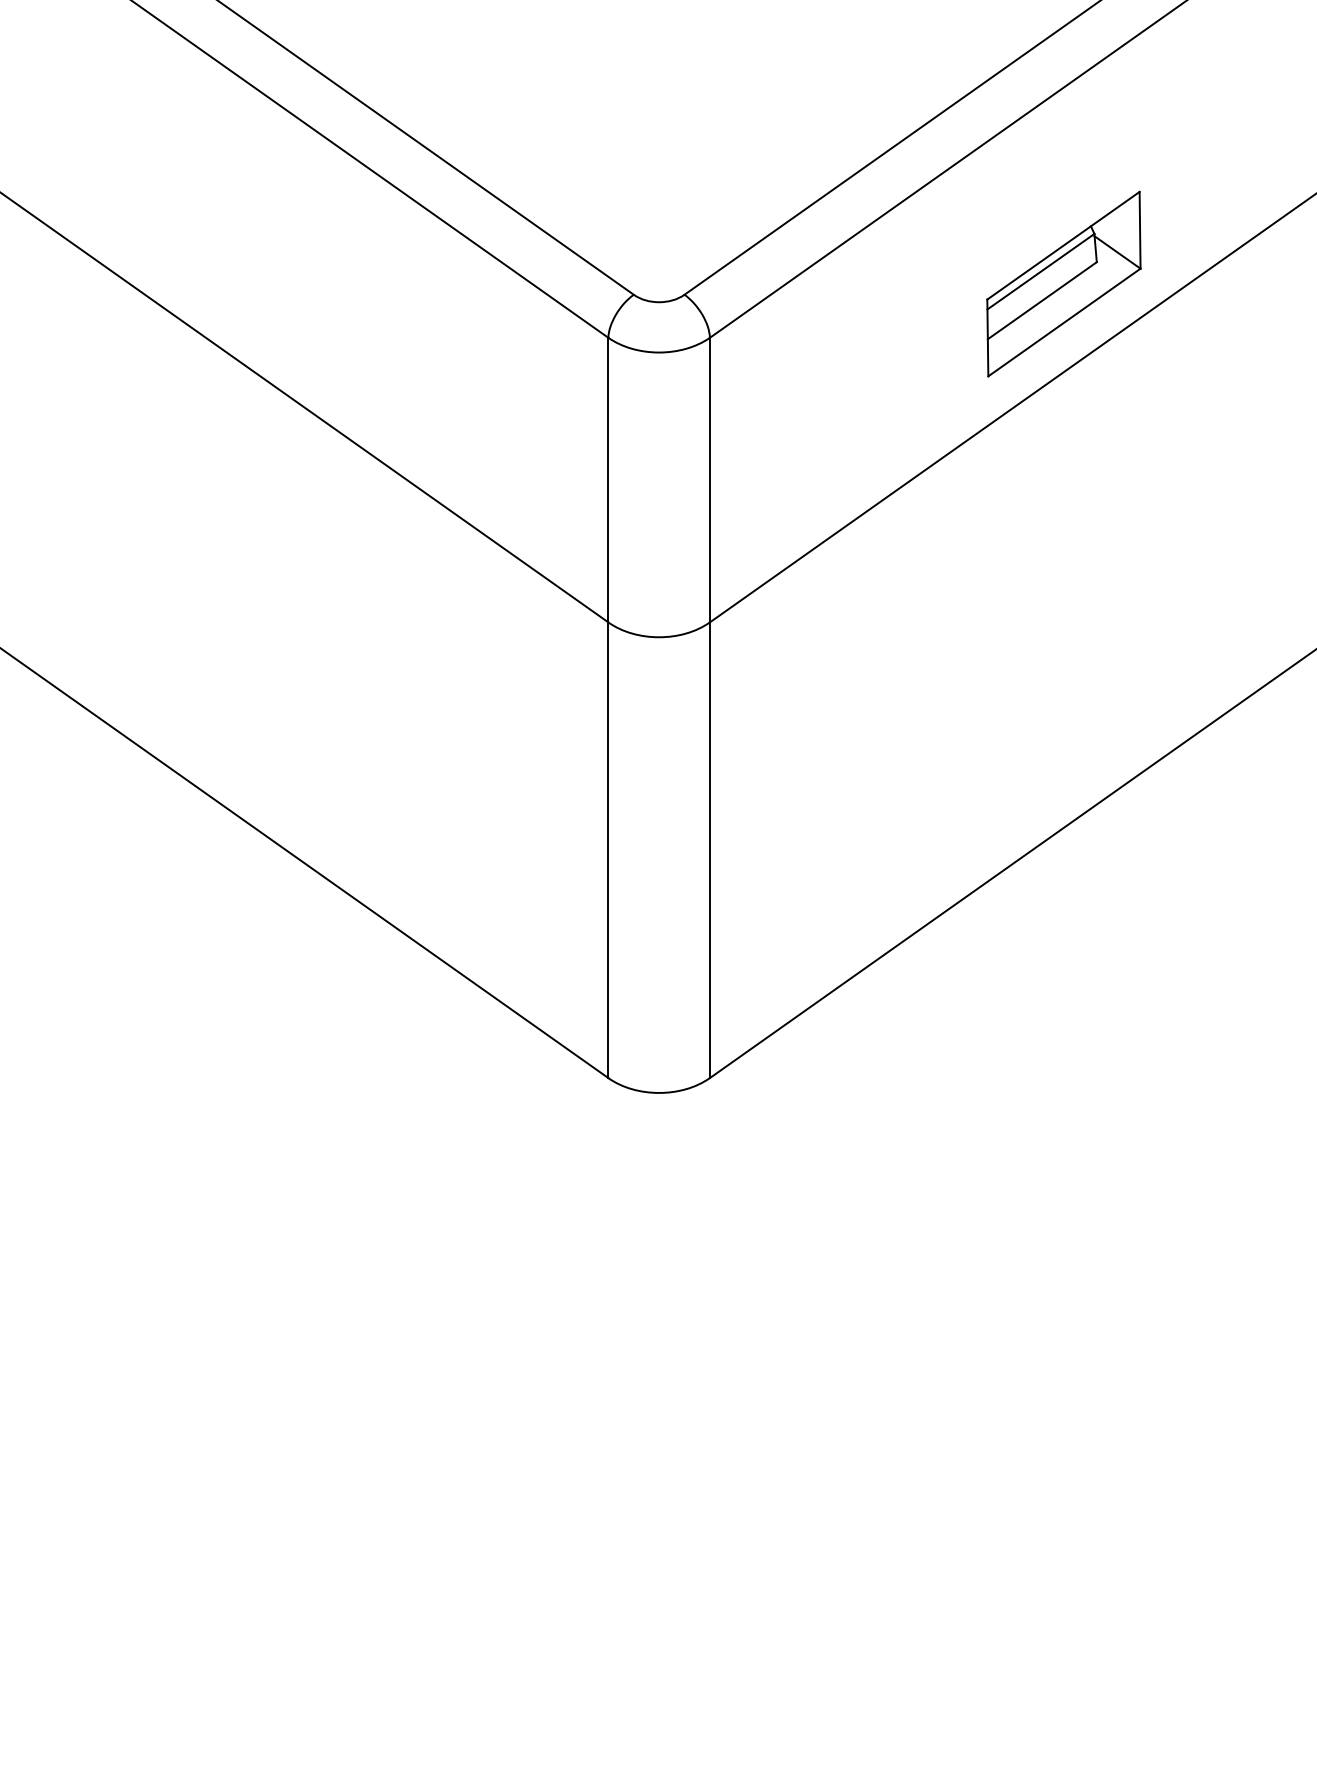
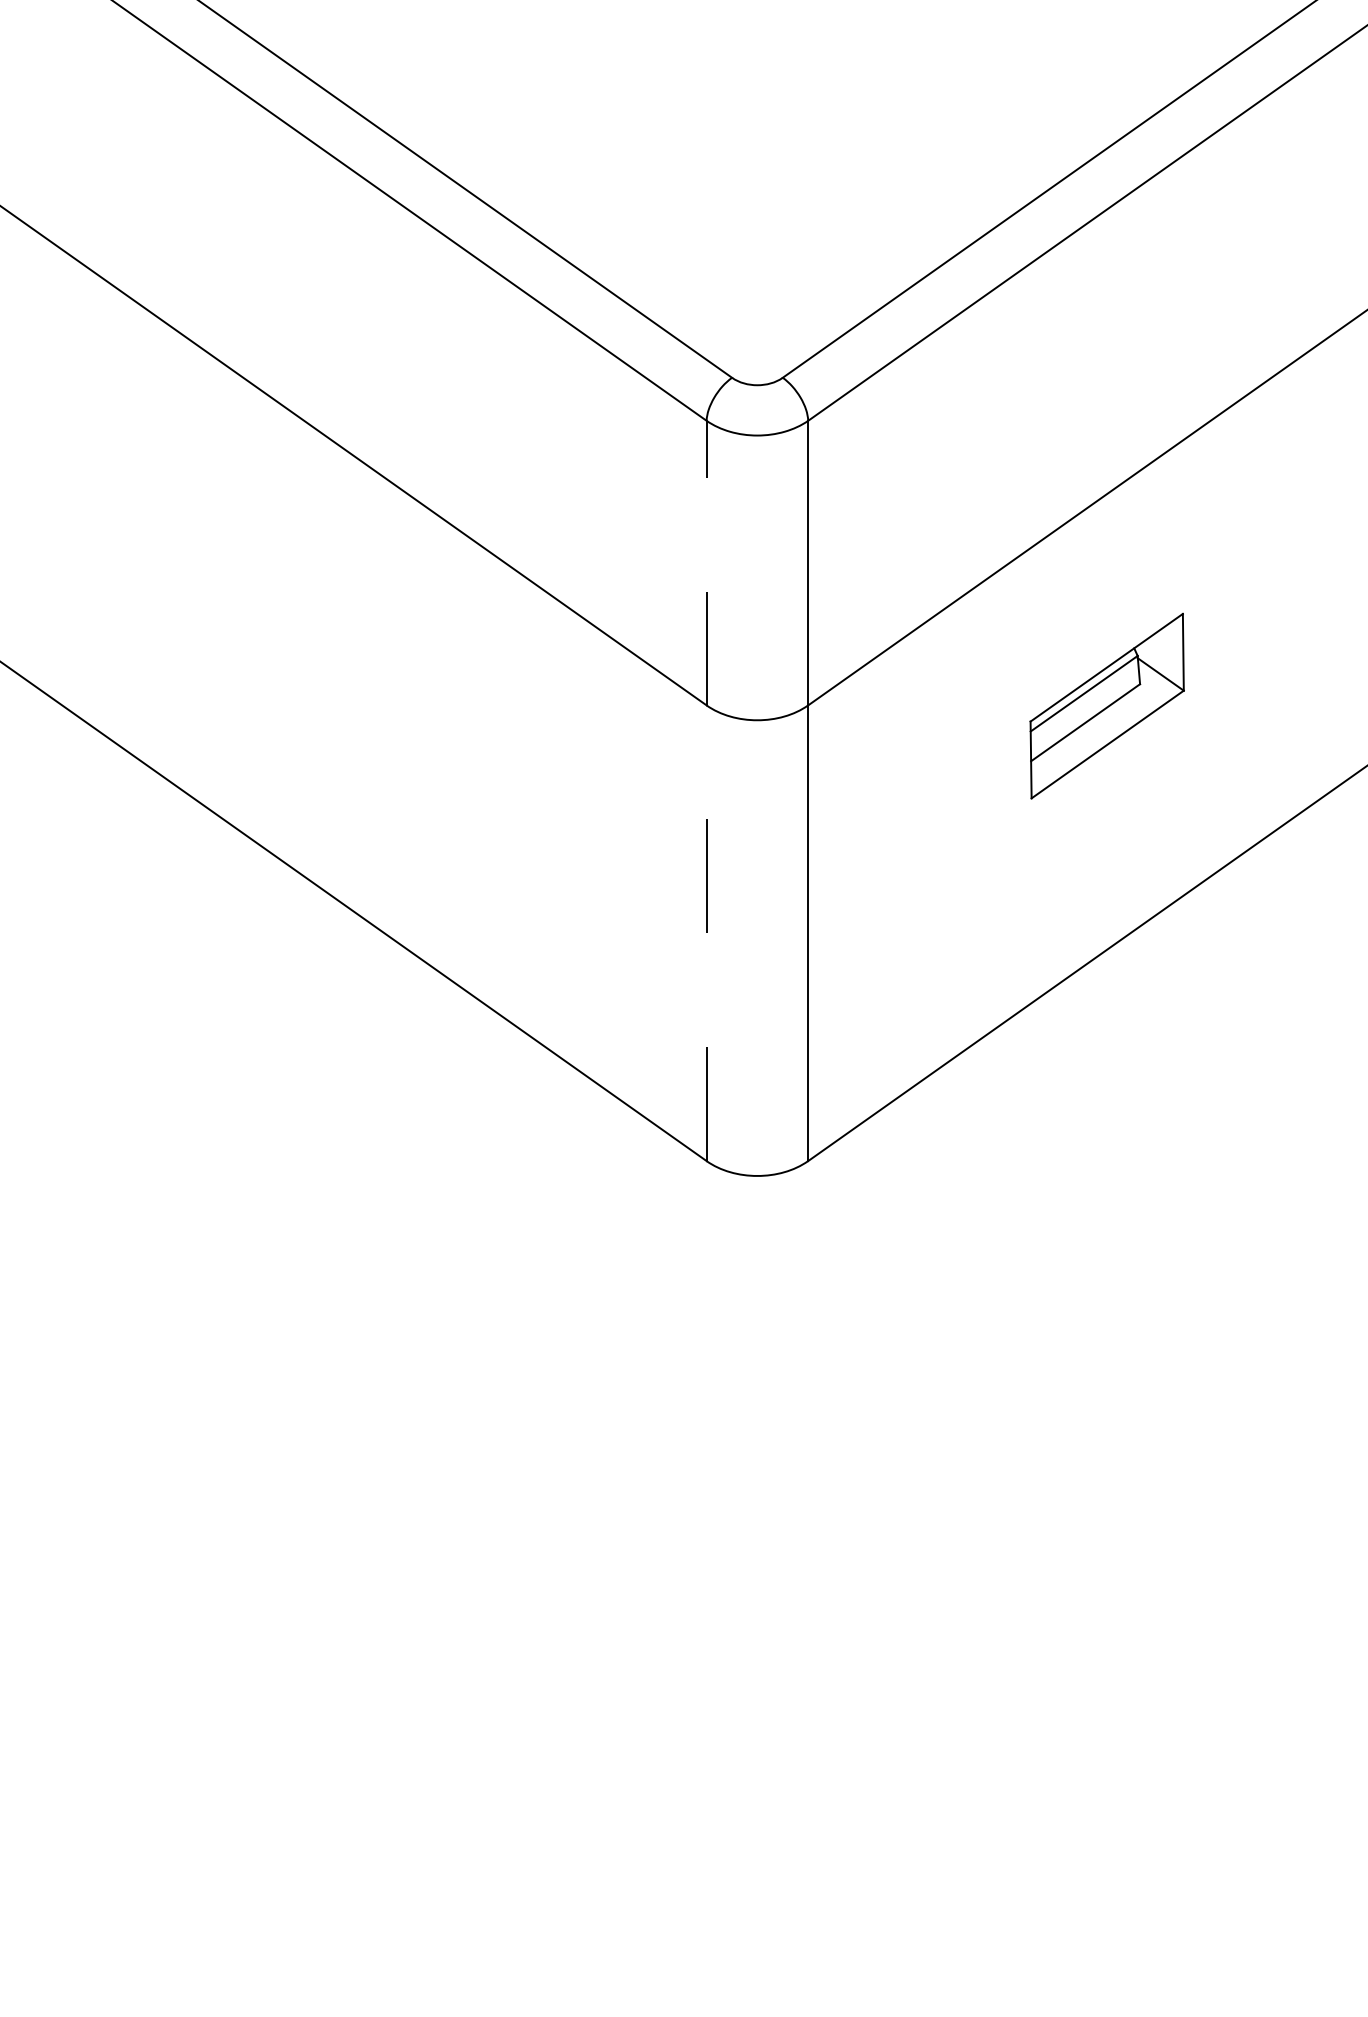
part: (1063, 283) -> (1106, 705), moved
line: (608, 707) -> (706, 790), solid -> dashed

